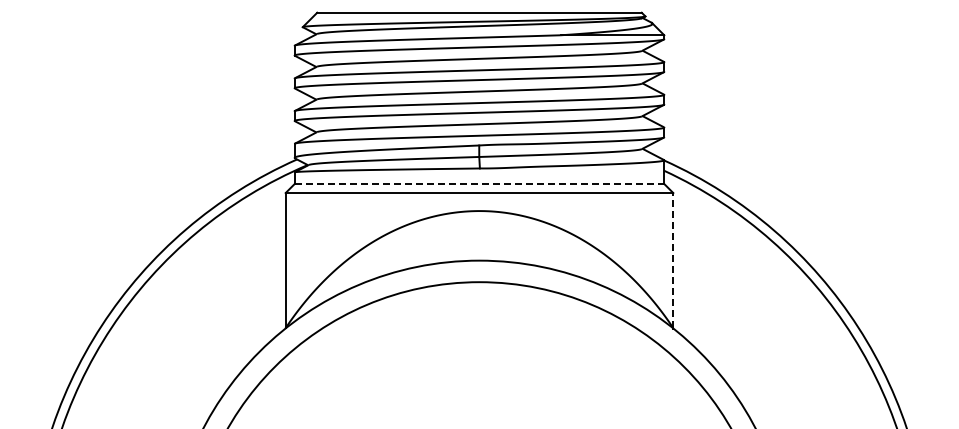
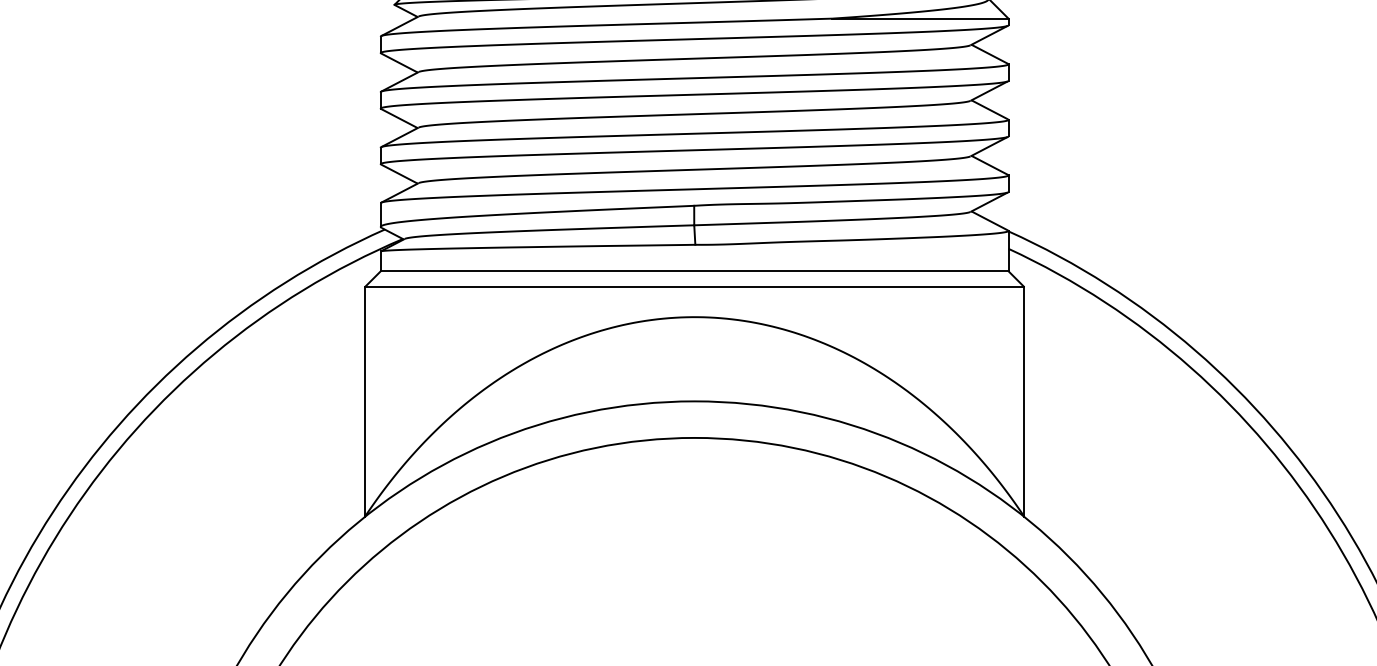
line: (479, 184) -> (694, 272), dashed -> solid
line: (673, 260) -> (1024, 401), dashed -> solid

